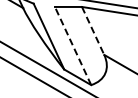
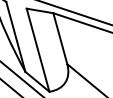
line: (93, 31) -> (60, 39), dashed -> solid
line: (72, 45) -> (37, 49), dashed -> solid

